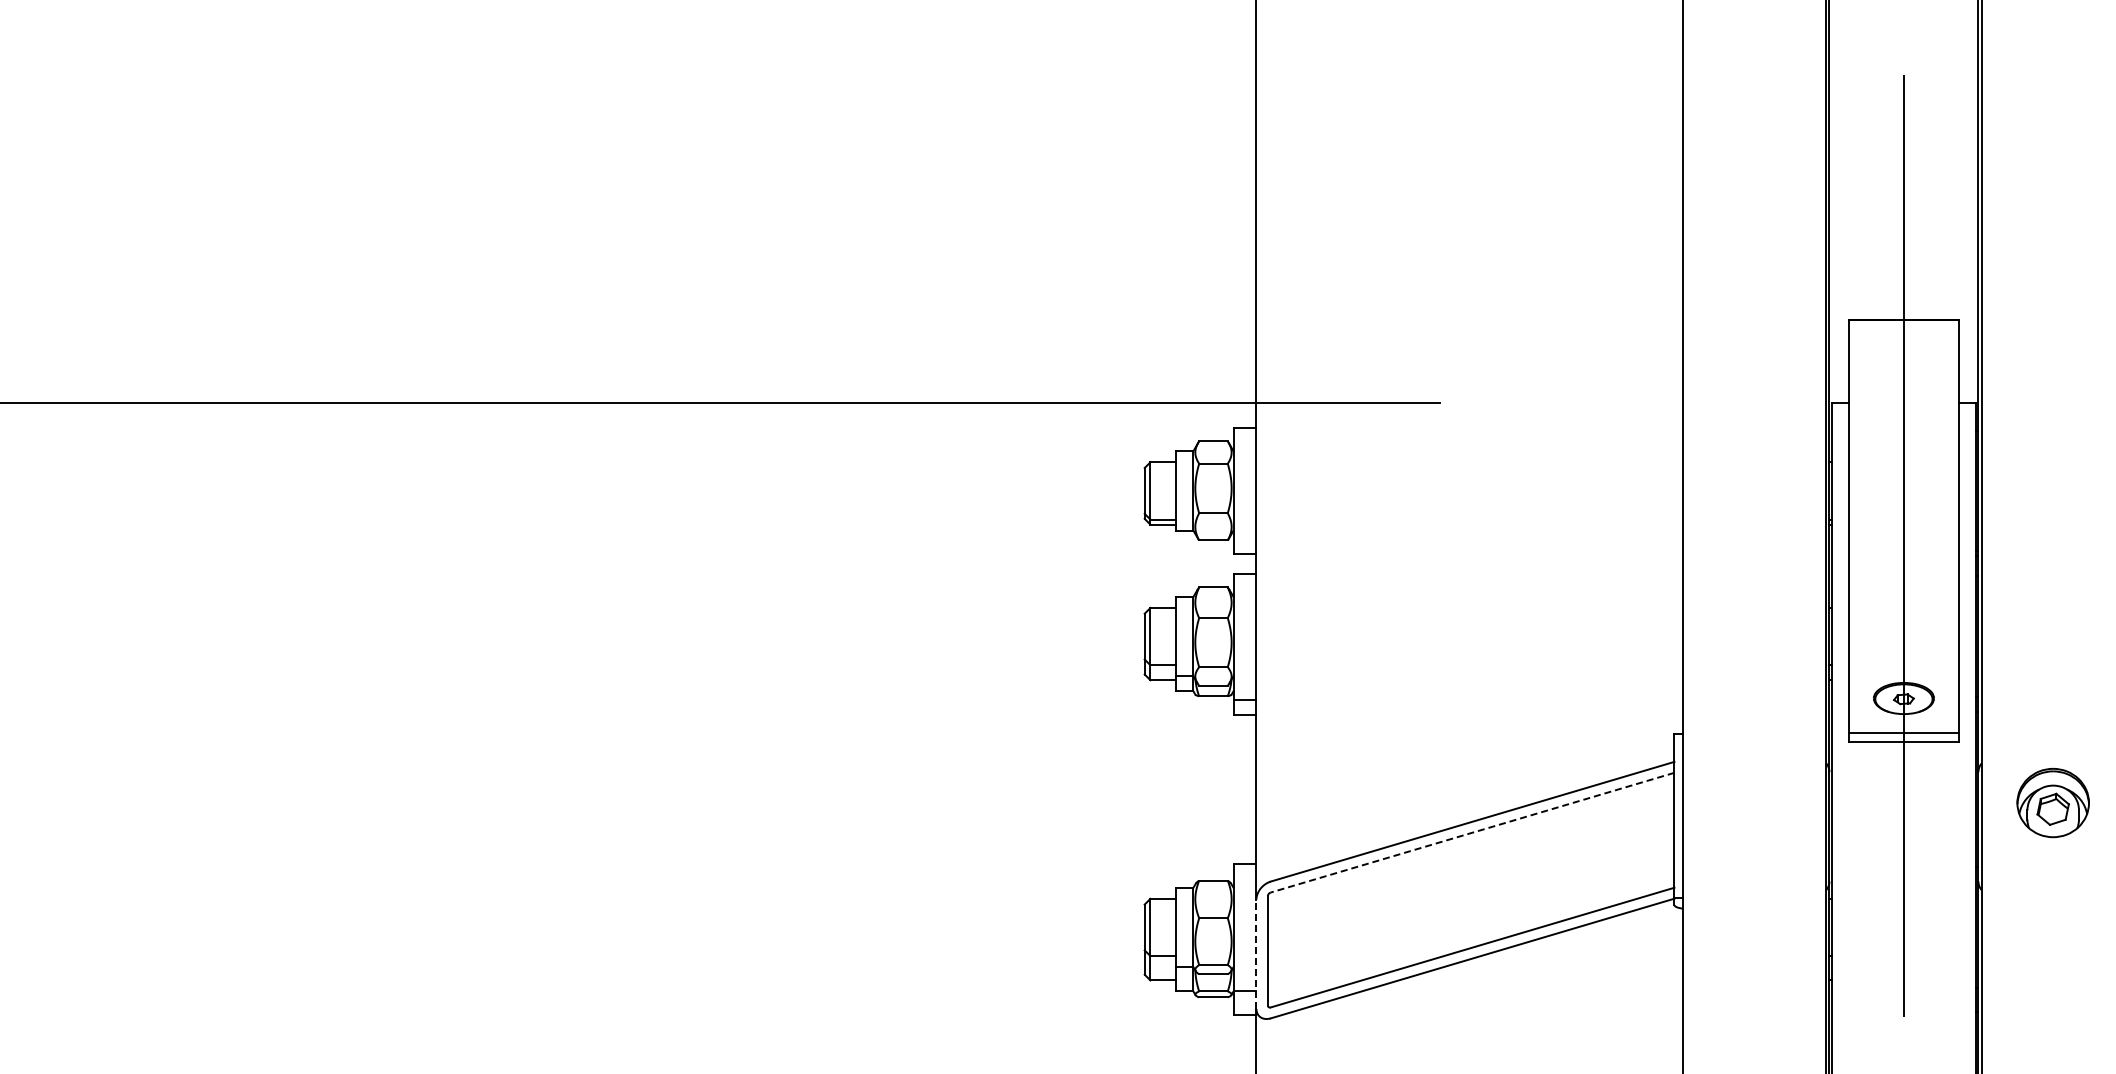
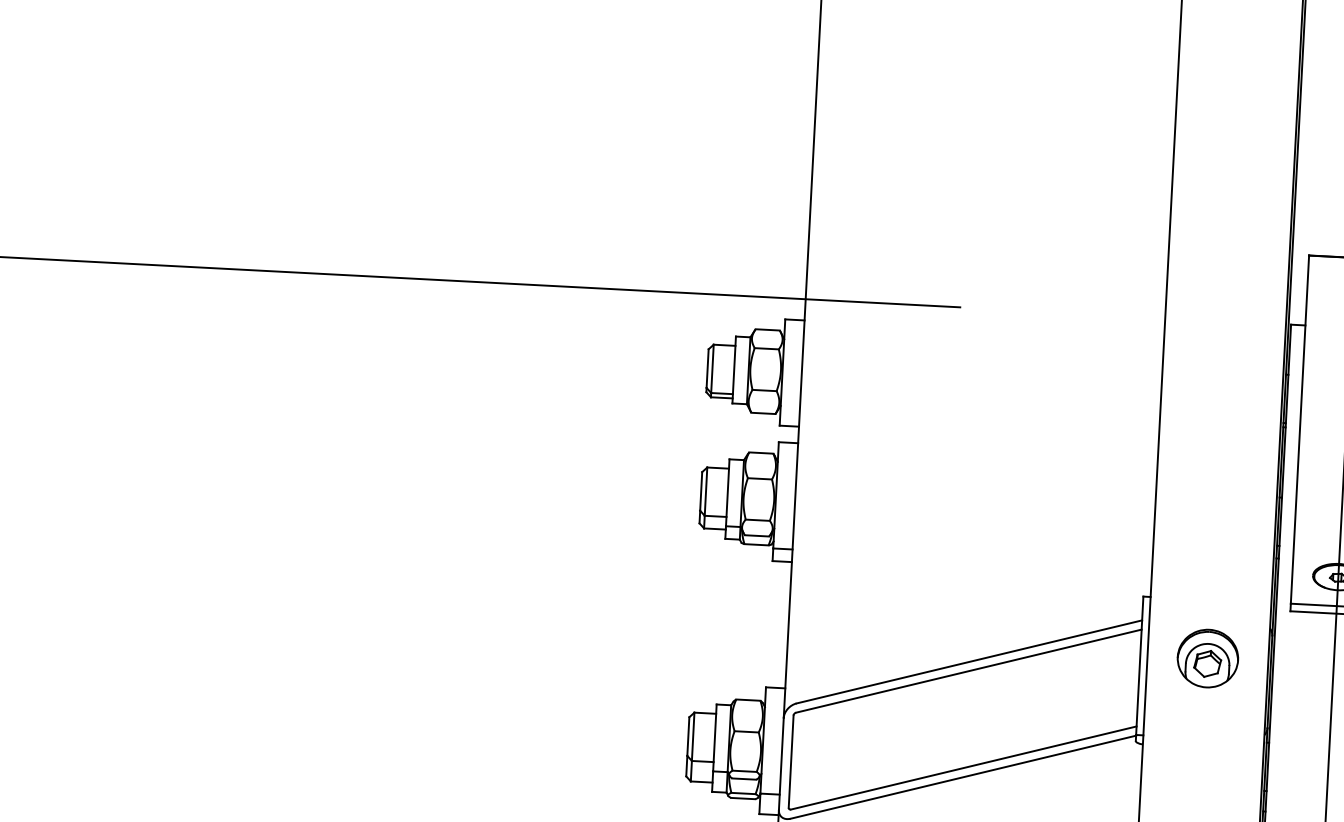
part: (1754, 802) -> (1207, 658), added
line: (1472, 832) -> (968, 670), dashed -> solid
line: (1256, 954) -> (781, 764), dashed -> solid

